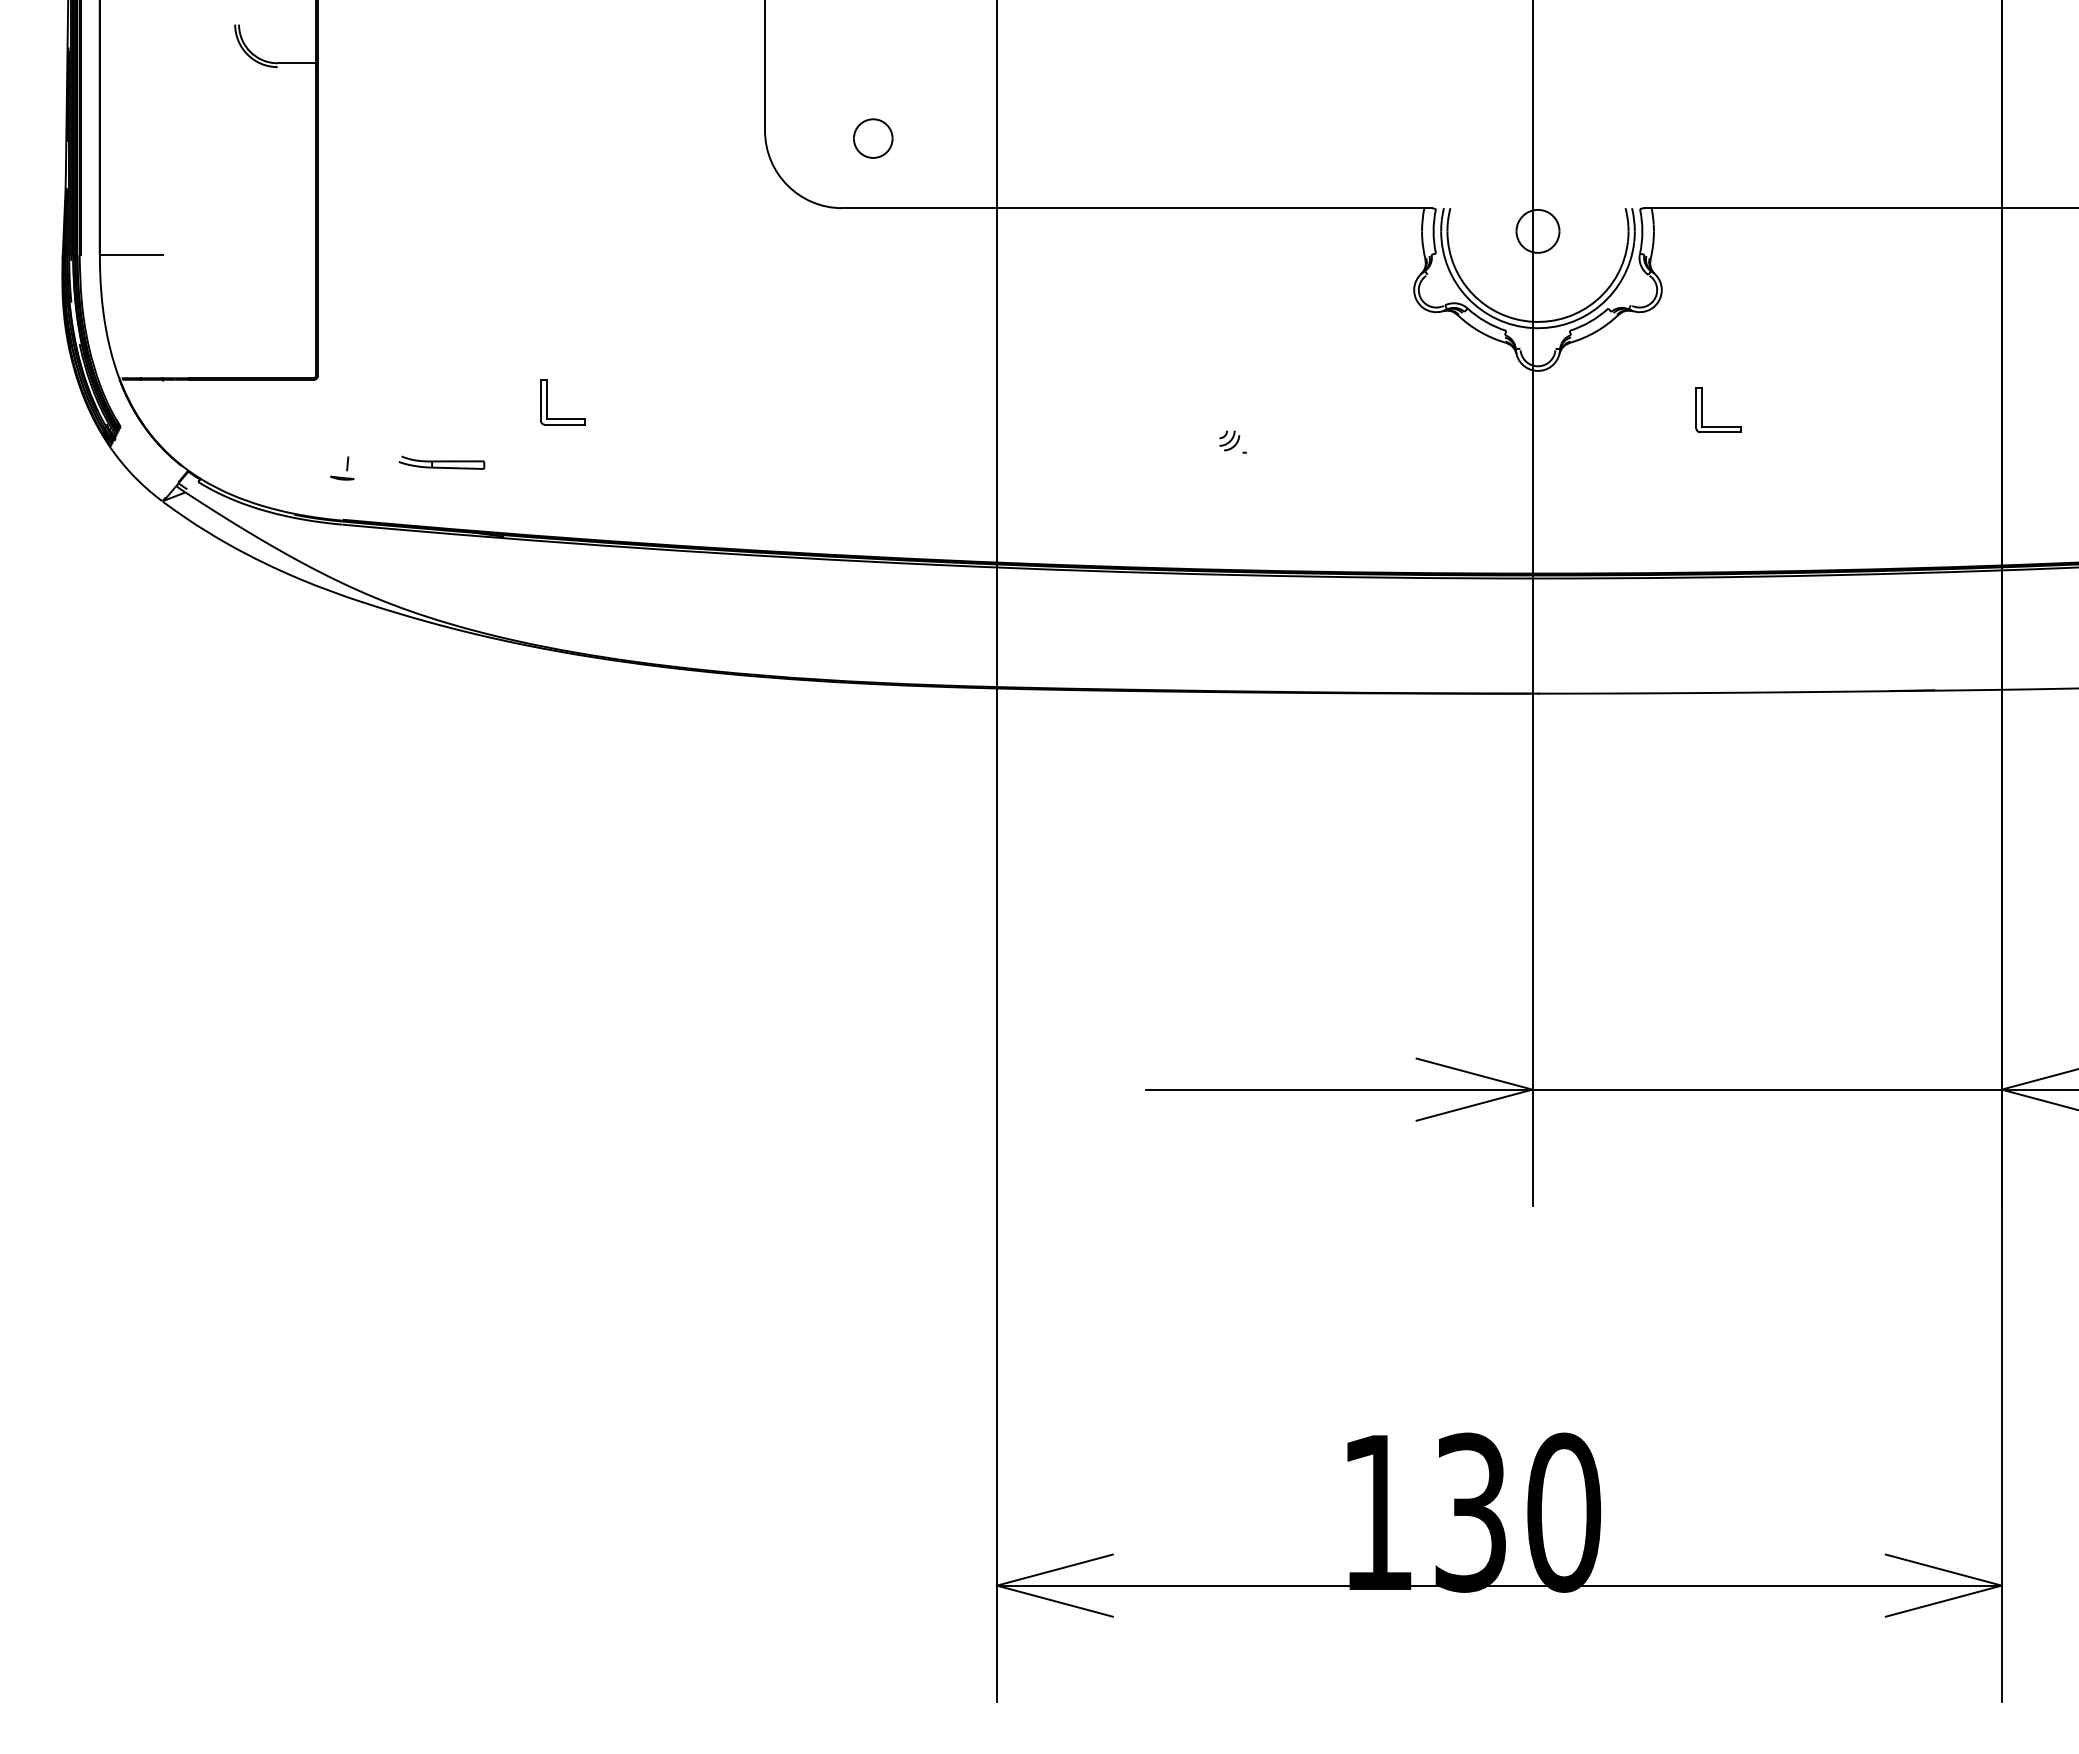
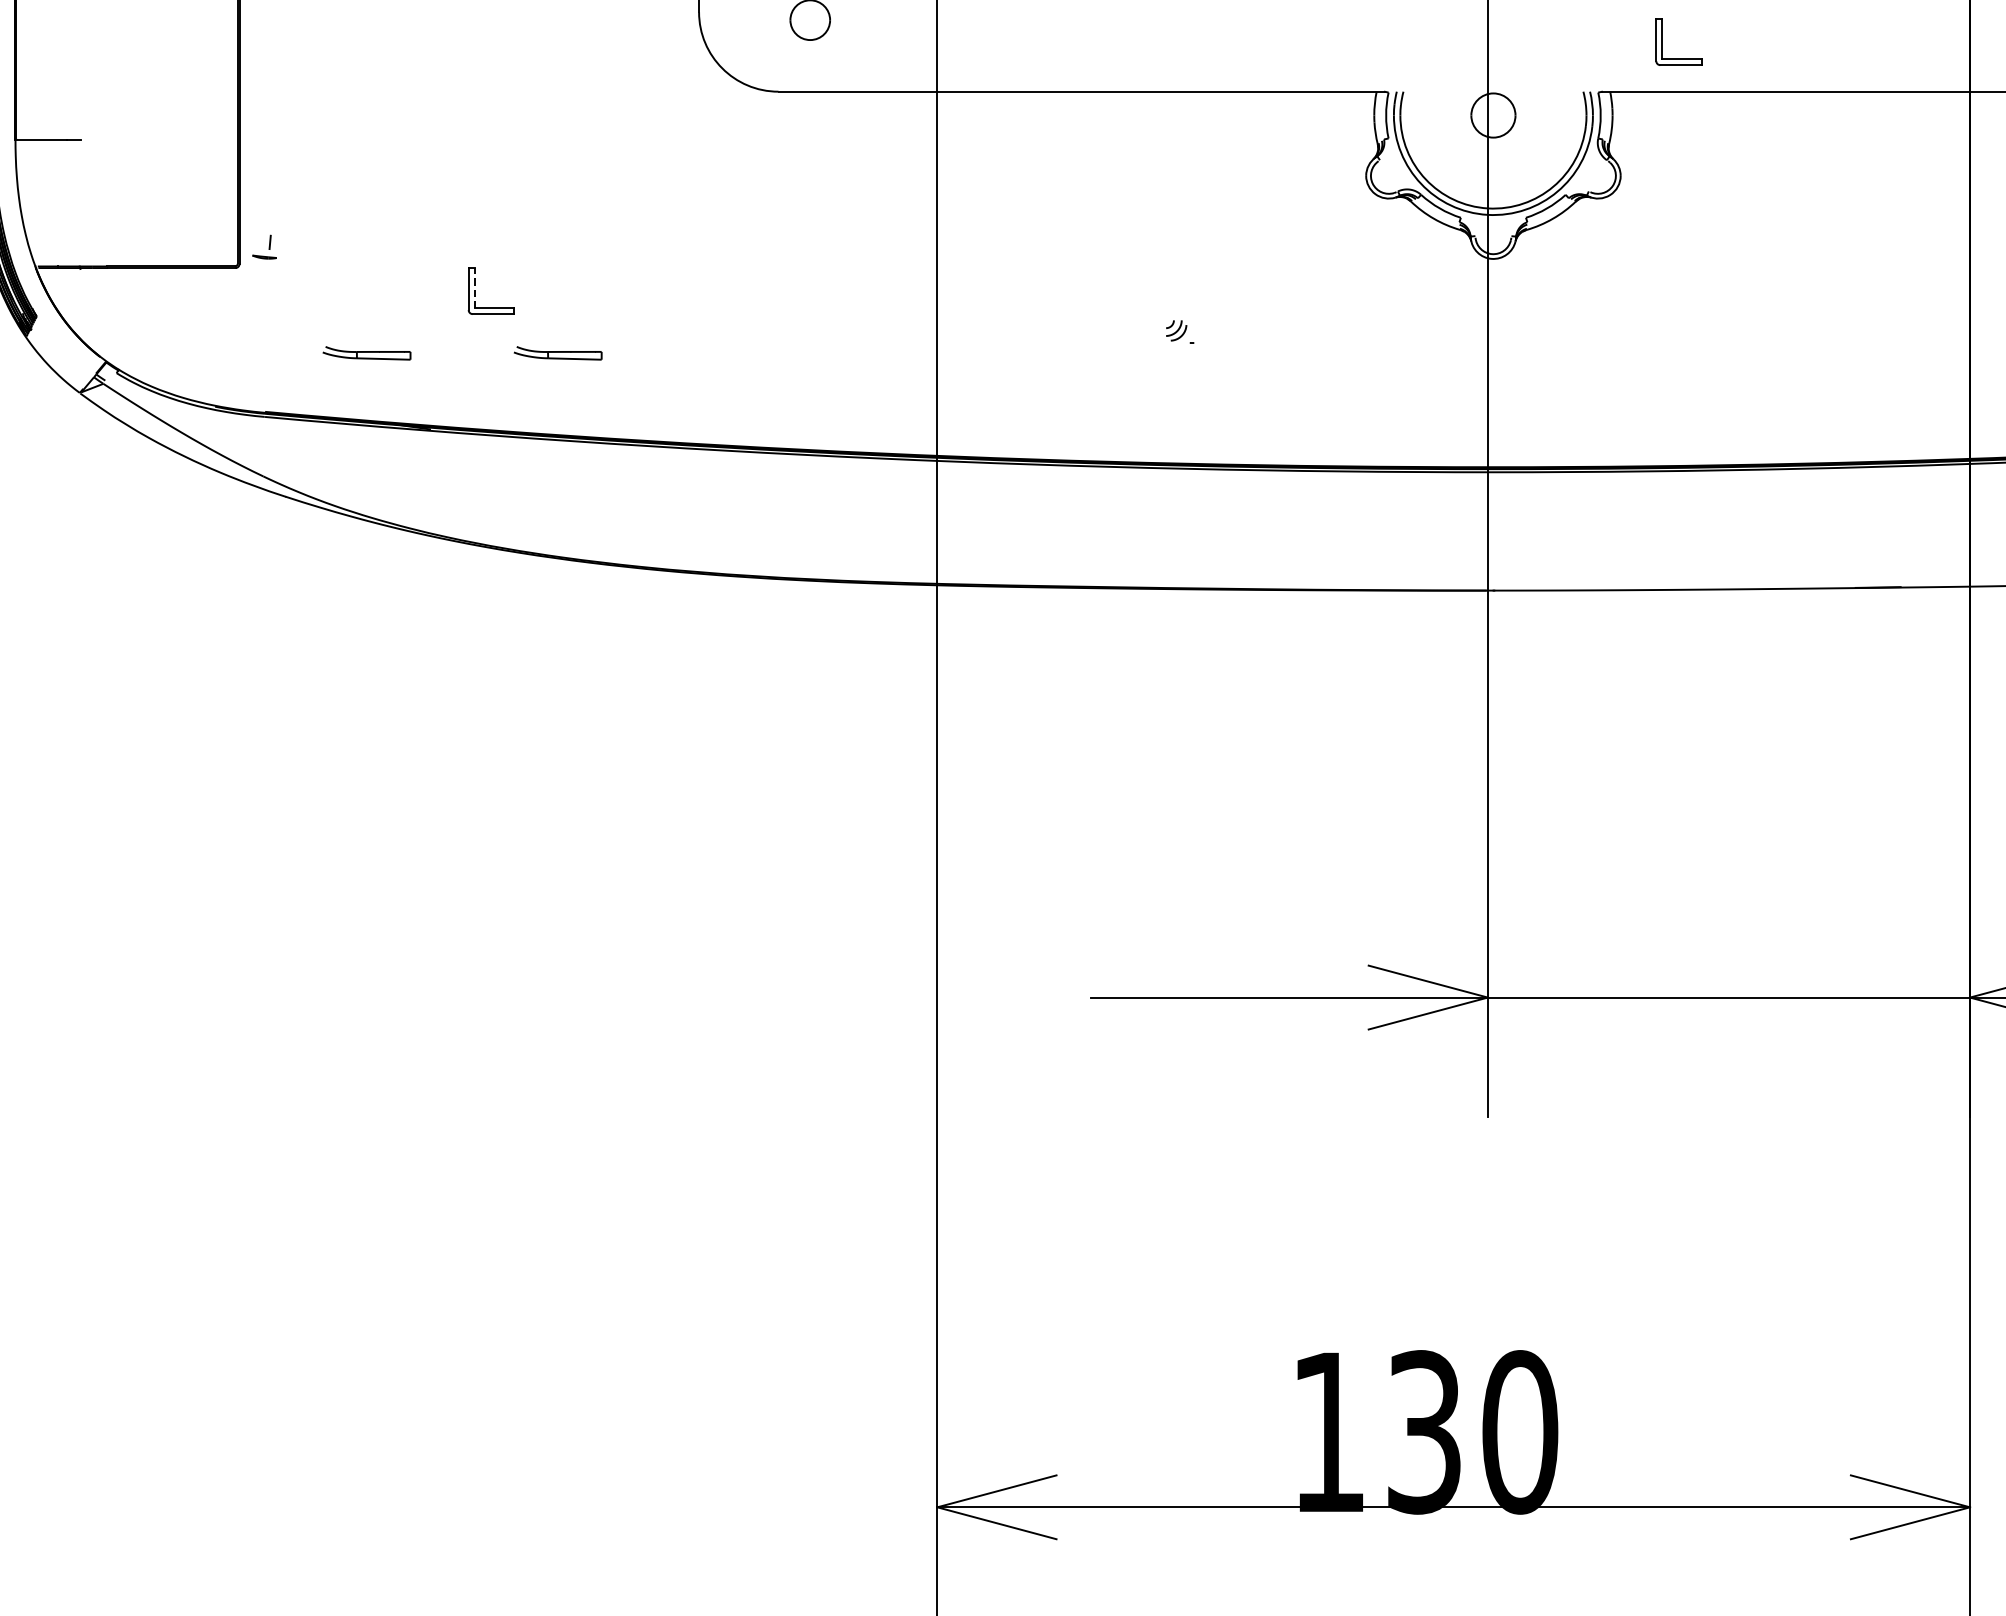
line: (546, 399) -> (474, 288), solid -> dashed
part: (1702, 410) -> (1662, 42), moved
part: (627, 462) -> (557, 353), added
part: (342, 468) -> (264, 247), moved

